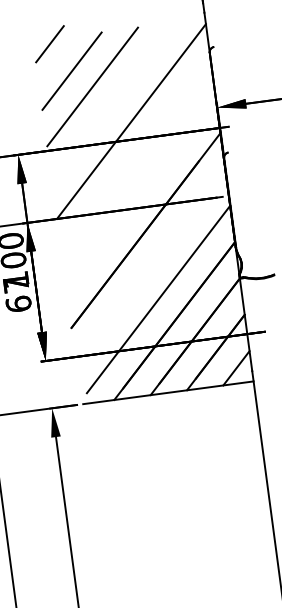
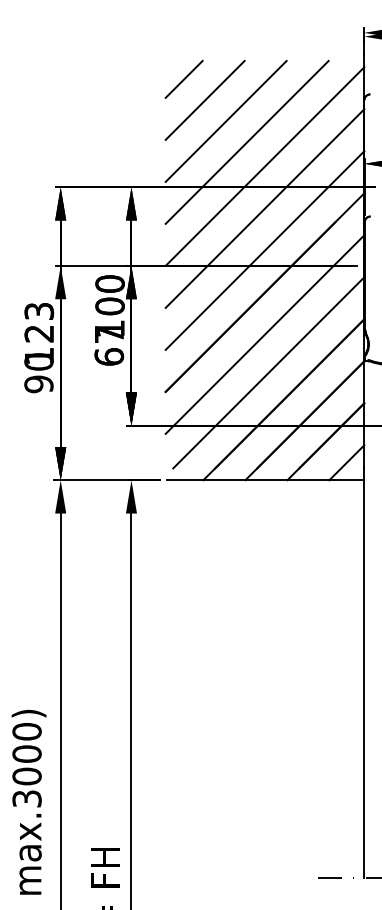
line: (49, 43) -> (183, 78), moved
line: (112, 101) -> (246, 141), added
line: (135, 157) -> (264, 208), added
line: (140, 194) -> (264, 250), added
line: (150, 266) -> (264, 334), added

